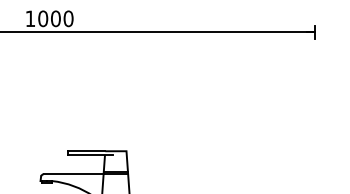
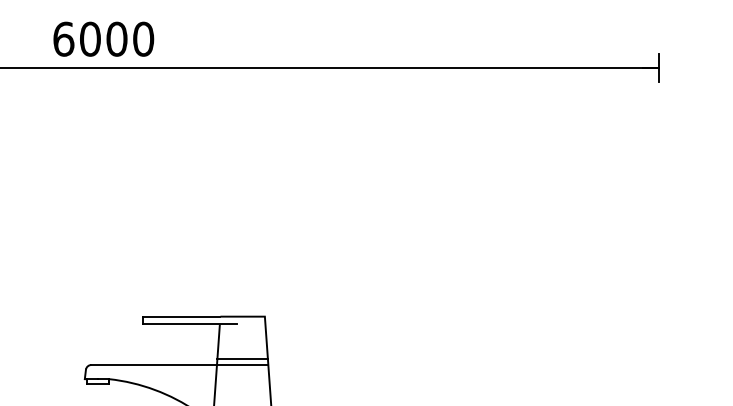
text: (30, 18) -> (63, 38), 1000 -> 6000

